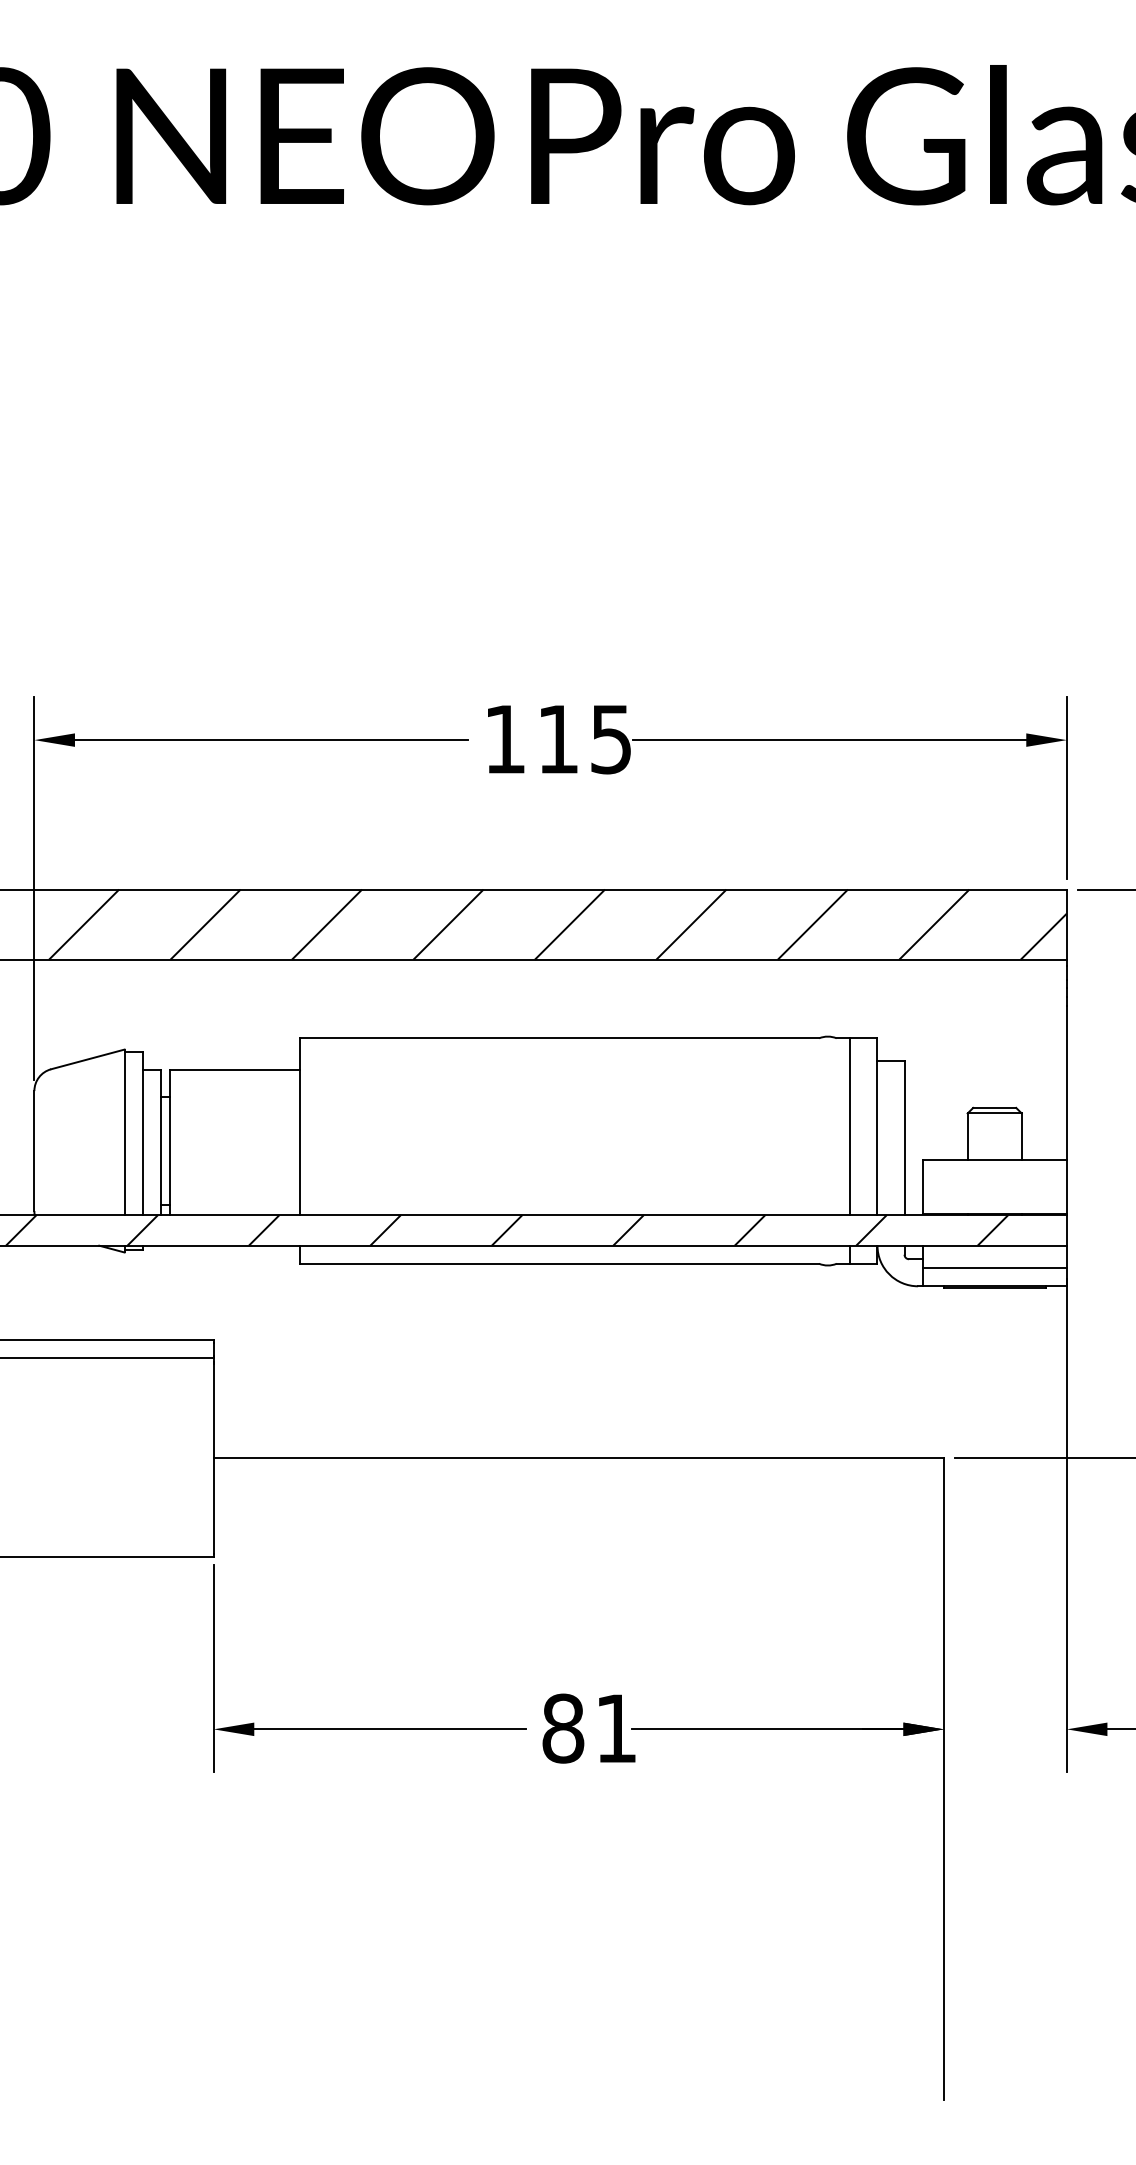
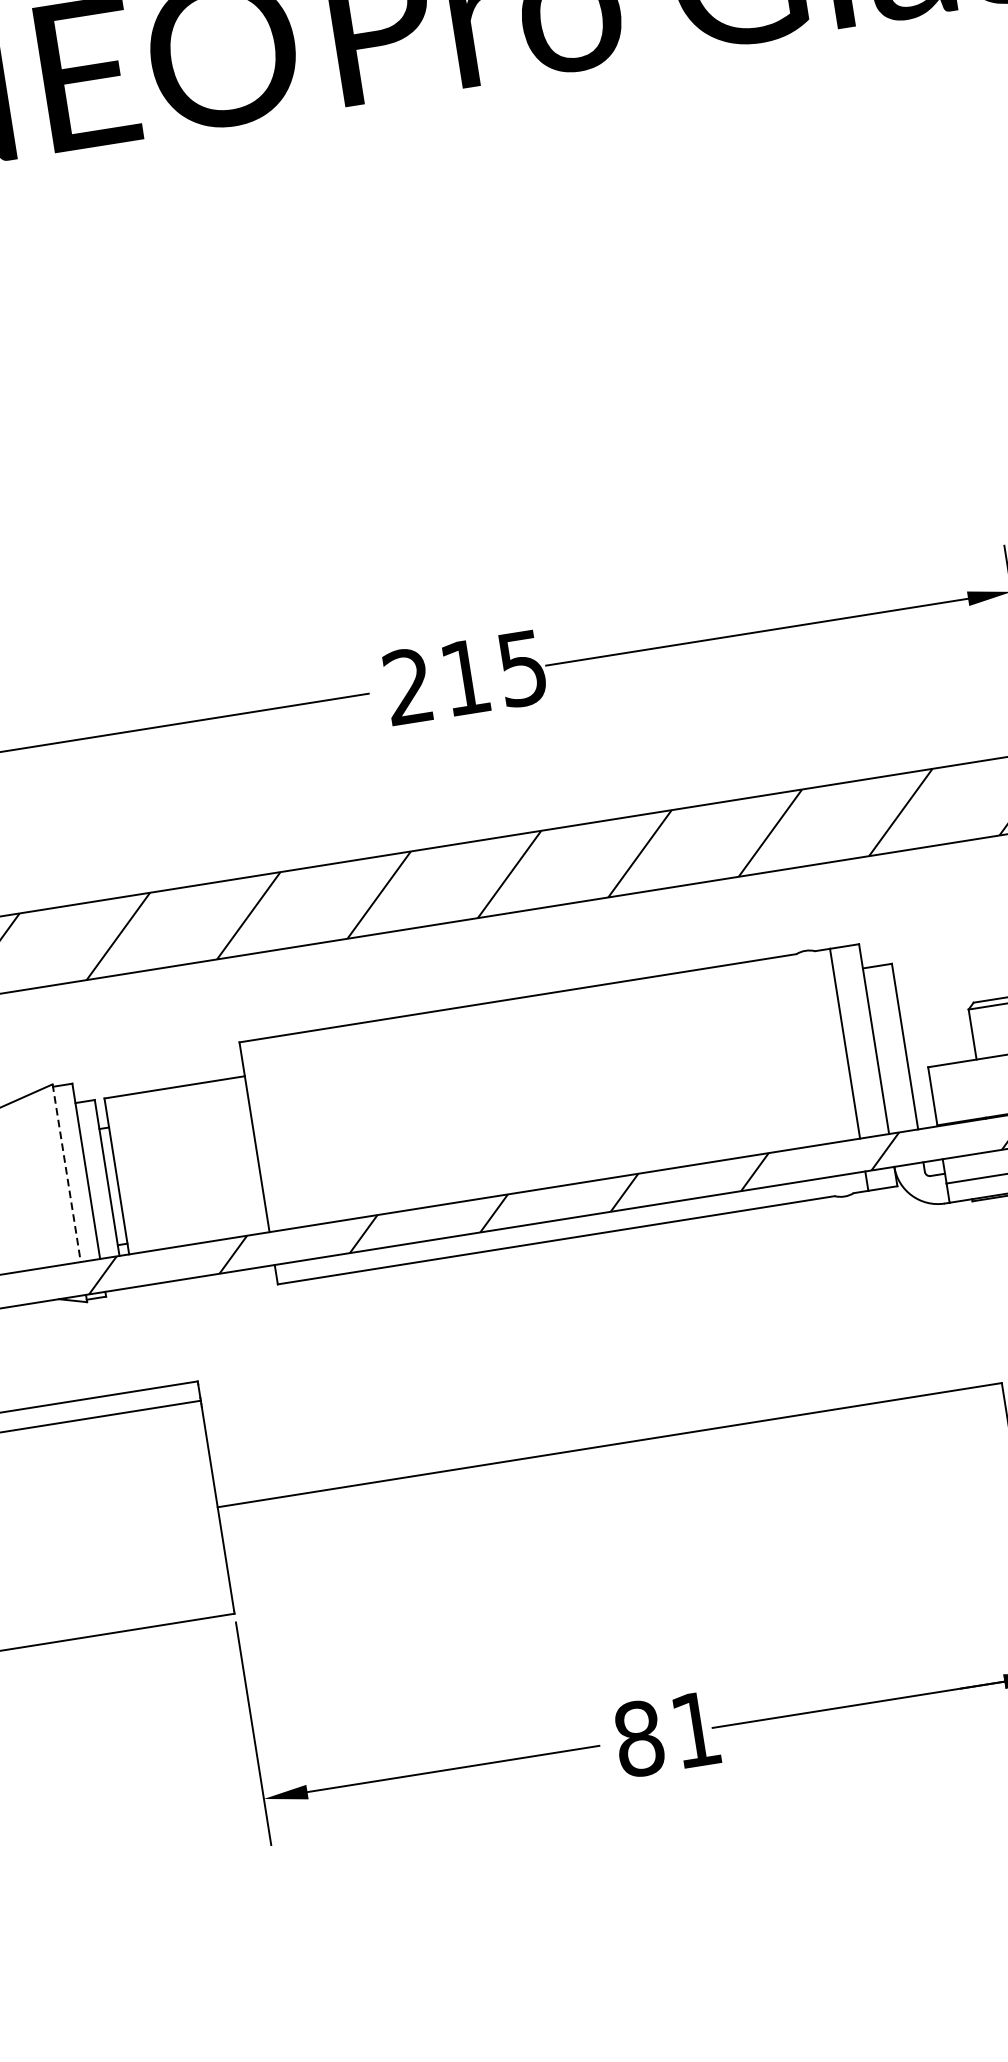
text: (504, 738) -> (407, 685), 115 -> 215
line: (124, 1132) -> (66, 1173), solid -> dashed

